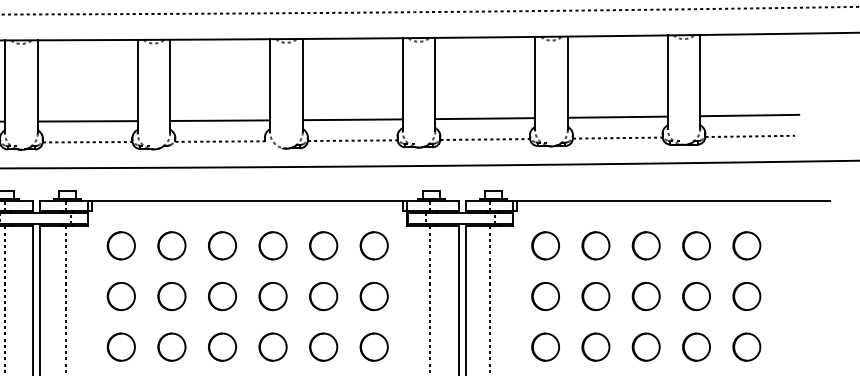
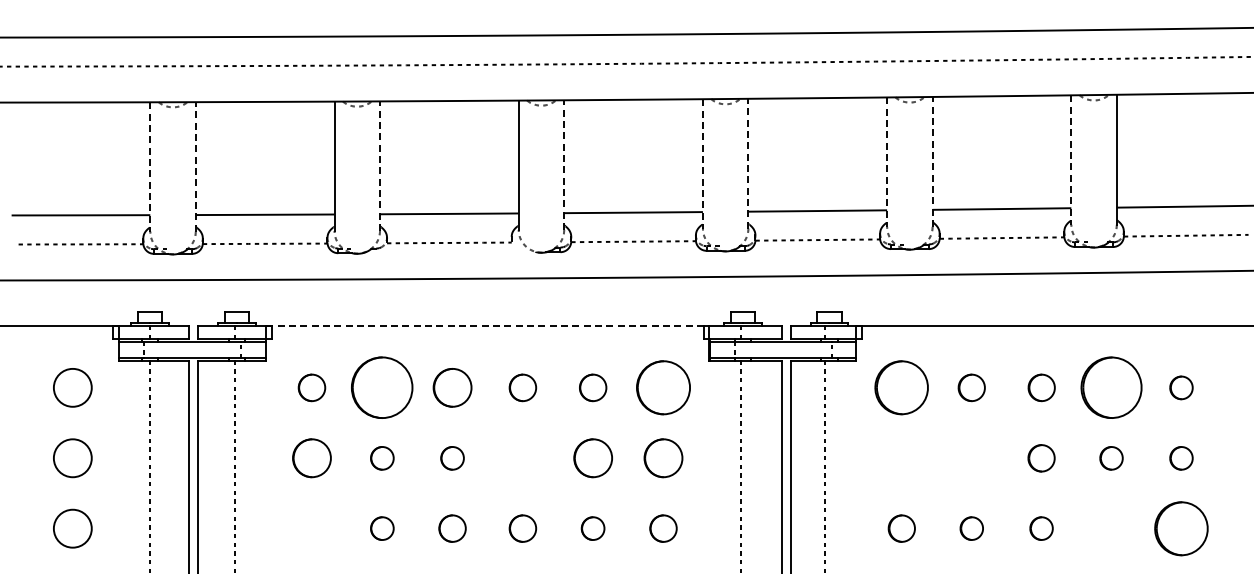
line: (667, 82) -> (1071, 160), solid -> dashed
line: (535, 83) -> (887, 162), solid -> dashed
line: (567, 83) -> (932, 161), solid -> dashed
line: (402, 84) -> (702, 163), solid -> dashed
line: (435, 84) -> (748, 163), solid -> dashed
line: (303, 85) -> (564, 165), solid -> dashed
line: (5, 86) -> (150, 166), solid -> dashed
line: (37, 86) -> (195, 166), solid -> dashed
line: (170, 86) -> (380, 166), solid -> dashed
line: (248, 200) -> (488, 325), solid -> dashed
circle: (120, 245) -> (311, 387), size x0.7
part: (172, 245) -> (382, 387), size x1.6
circle: (272, 245) -> (522, 387), size x0.7
circle: (323, 245) -> (592, 387), size x0.7
part: (374, 245) -> (663, 387), size x1.4
part: (545, 245) -> (901, 387), size x1.4
part: (595, 245) -> (971, 387), size x0.7
part: (646, 245) -> (1041, 387), size x0.7
part: (696, 245) -> (1111, 387), size x1.6
part: (746, 245) -> (1181, 387), size x0.6
part: (172, 296) -> (382, 458), size x0.6
part: (222, 296) -> (452, 458), size x0.6
part: (272, 296) -> (522, 458), removed
part: (545, 296) -> (901, 458), removed
part: (595, 296) -> (971, 458), removed
part: (646, 296) -> (1041, 458), size x0.7
part: (696, 296) -> (1111, 458), size x0.6
part: (746, 296) -> (1181, 458), size x0.6
part: (120, 347) -> (311, 528), removed
part: (172, 347) -> (382, 528), size x0.6
part: (222, 347) -> (452, 528), size x0.7
part: (272, 347) -> (522, 528), size x0.7
part: (323, 347) -> (592, 528), size x0.6
part: (374, 347) -> (663, 528), size x0.7
part: (545, 347) -> (901, 528), size x0.7
part: (595, 347) -> (971, 528), size x0.6
part: (646, 347) -> (1041, 528), size x0.6
part: (696, 347) -> (1111, 528), removed
part: (746, 347) -> (1181, 528), size x1.4

